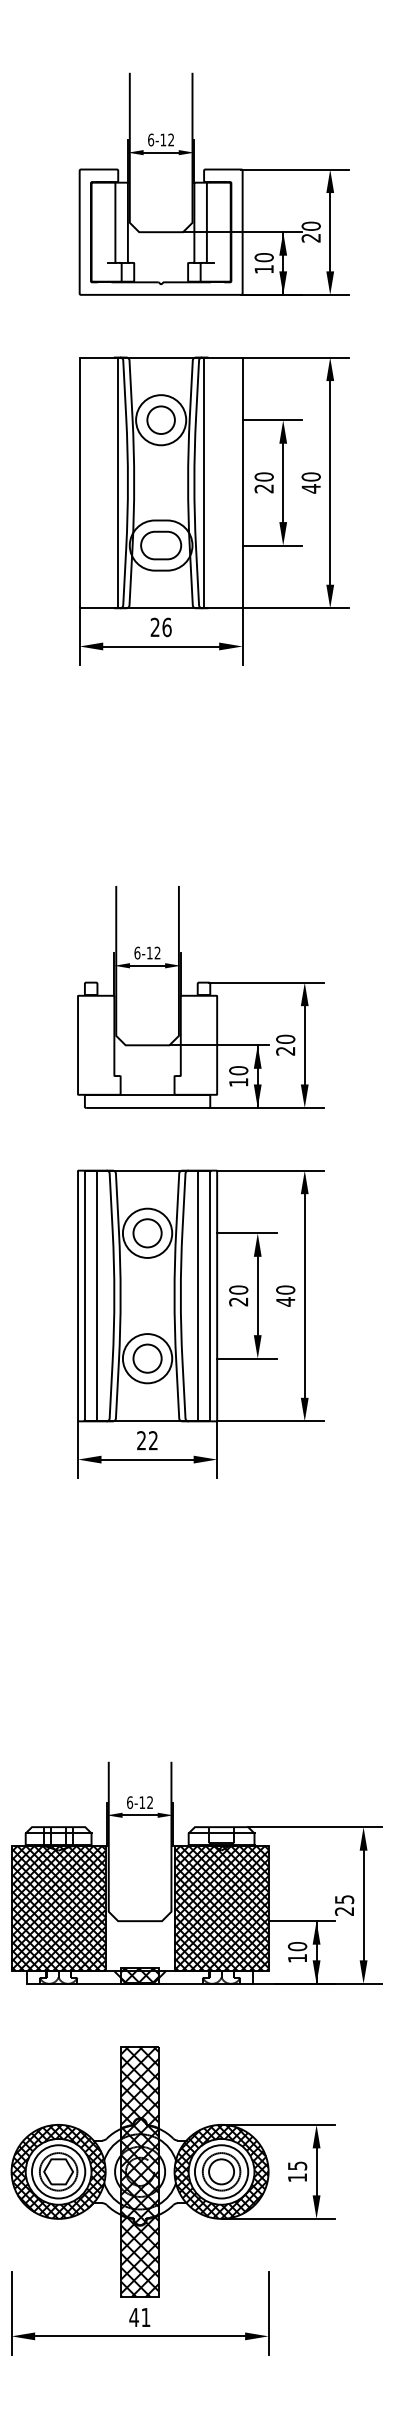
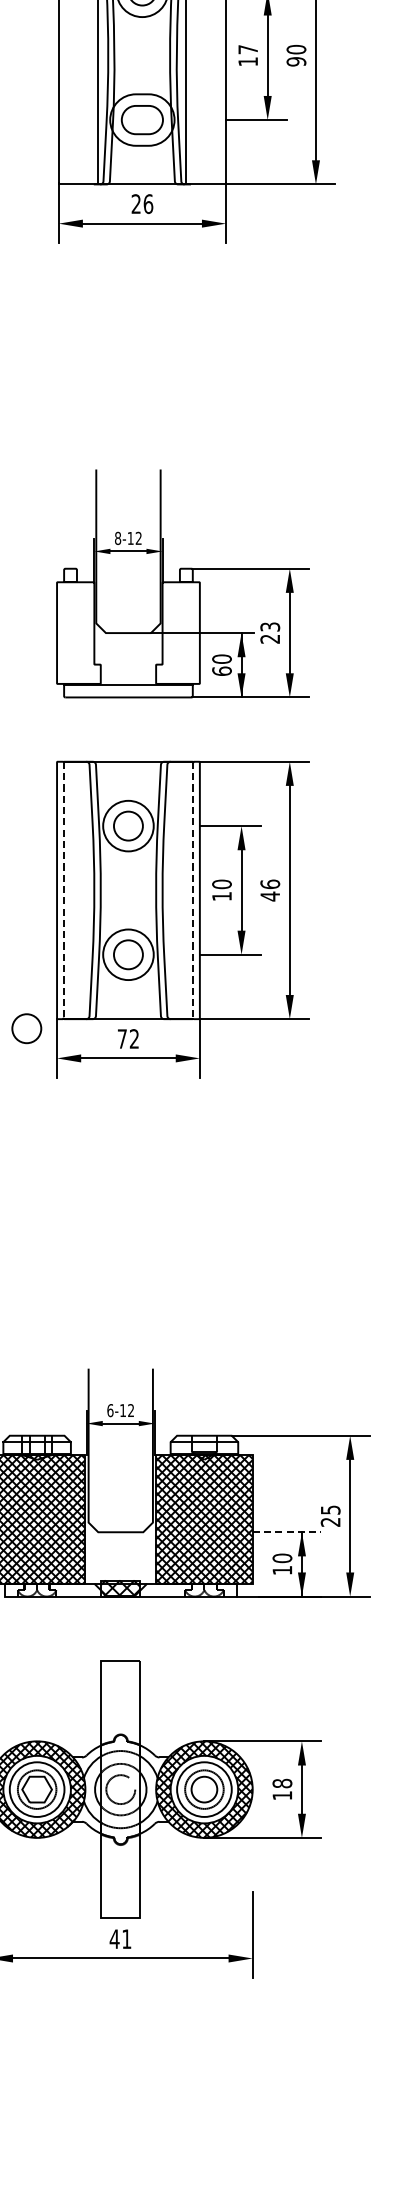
text: (263, 482) -> (247, 55), 20 -> 17
text: (310, 488) -> (295, 61), 40 -> 90
text: (137, 952) -> (118, 537), 6-12 -> 8-12
text: (285, 1038) -> (270, 626), 20 -> 23
text: (238, 1082) -> (221, 671), 10 -> 60
text: (285, 1289) -> (270, 883), 40 -> 46
line: (97, 1295) -> (77, 889), removed
line: (197, 1295) -> (179, 889), removed
line: (84, 1296) -> (63, 890), solid -> dashed
line: (210, 1296) -> (193, 890), solid -> dashed
text: (238, 1301) -> (221, 896), 20 -> 10
circle: (48, 1430) -> (26, 1028), added
text: (141, 1440) -> (122, 1038), 22 -> 72
line: (302, 1921) -> (287, 1532), solid -> dashed
text: (297, 2165) -> (282, 1783), 15 -> 18
hatch: (139, 2171) -> (120, 1789), removed

